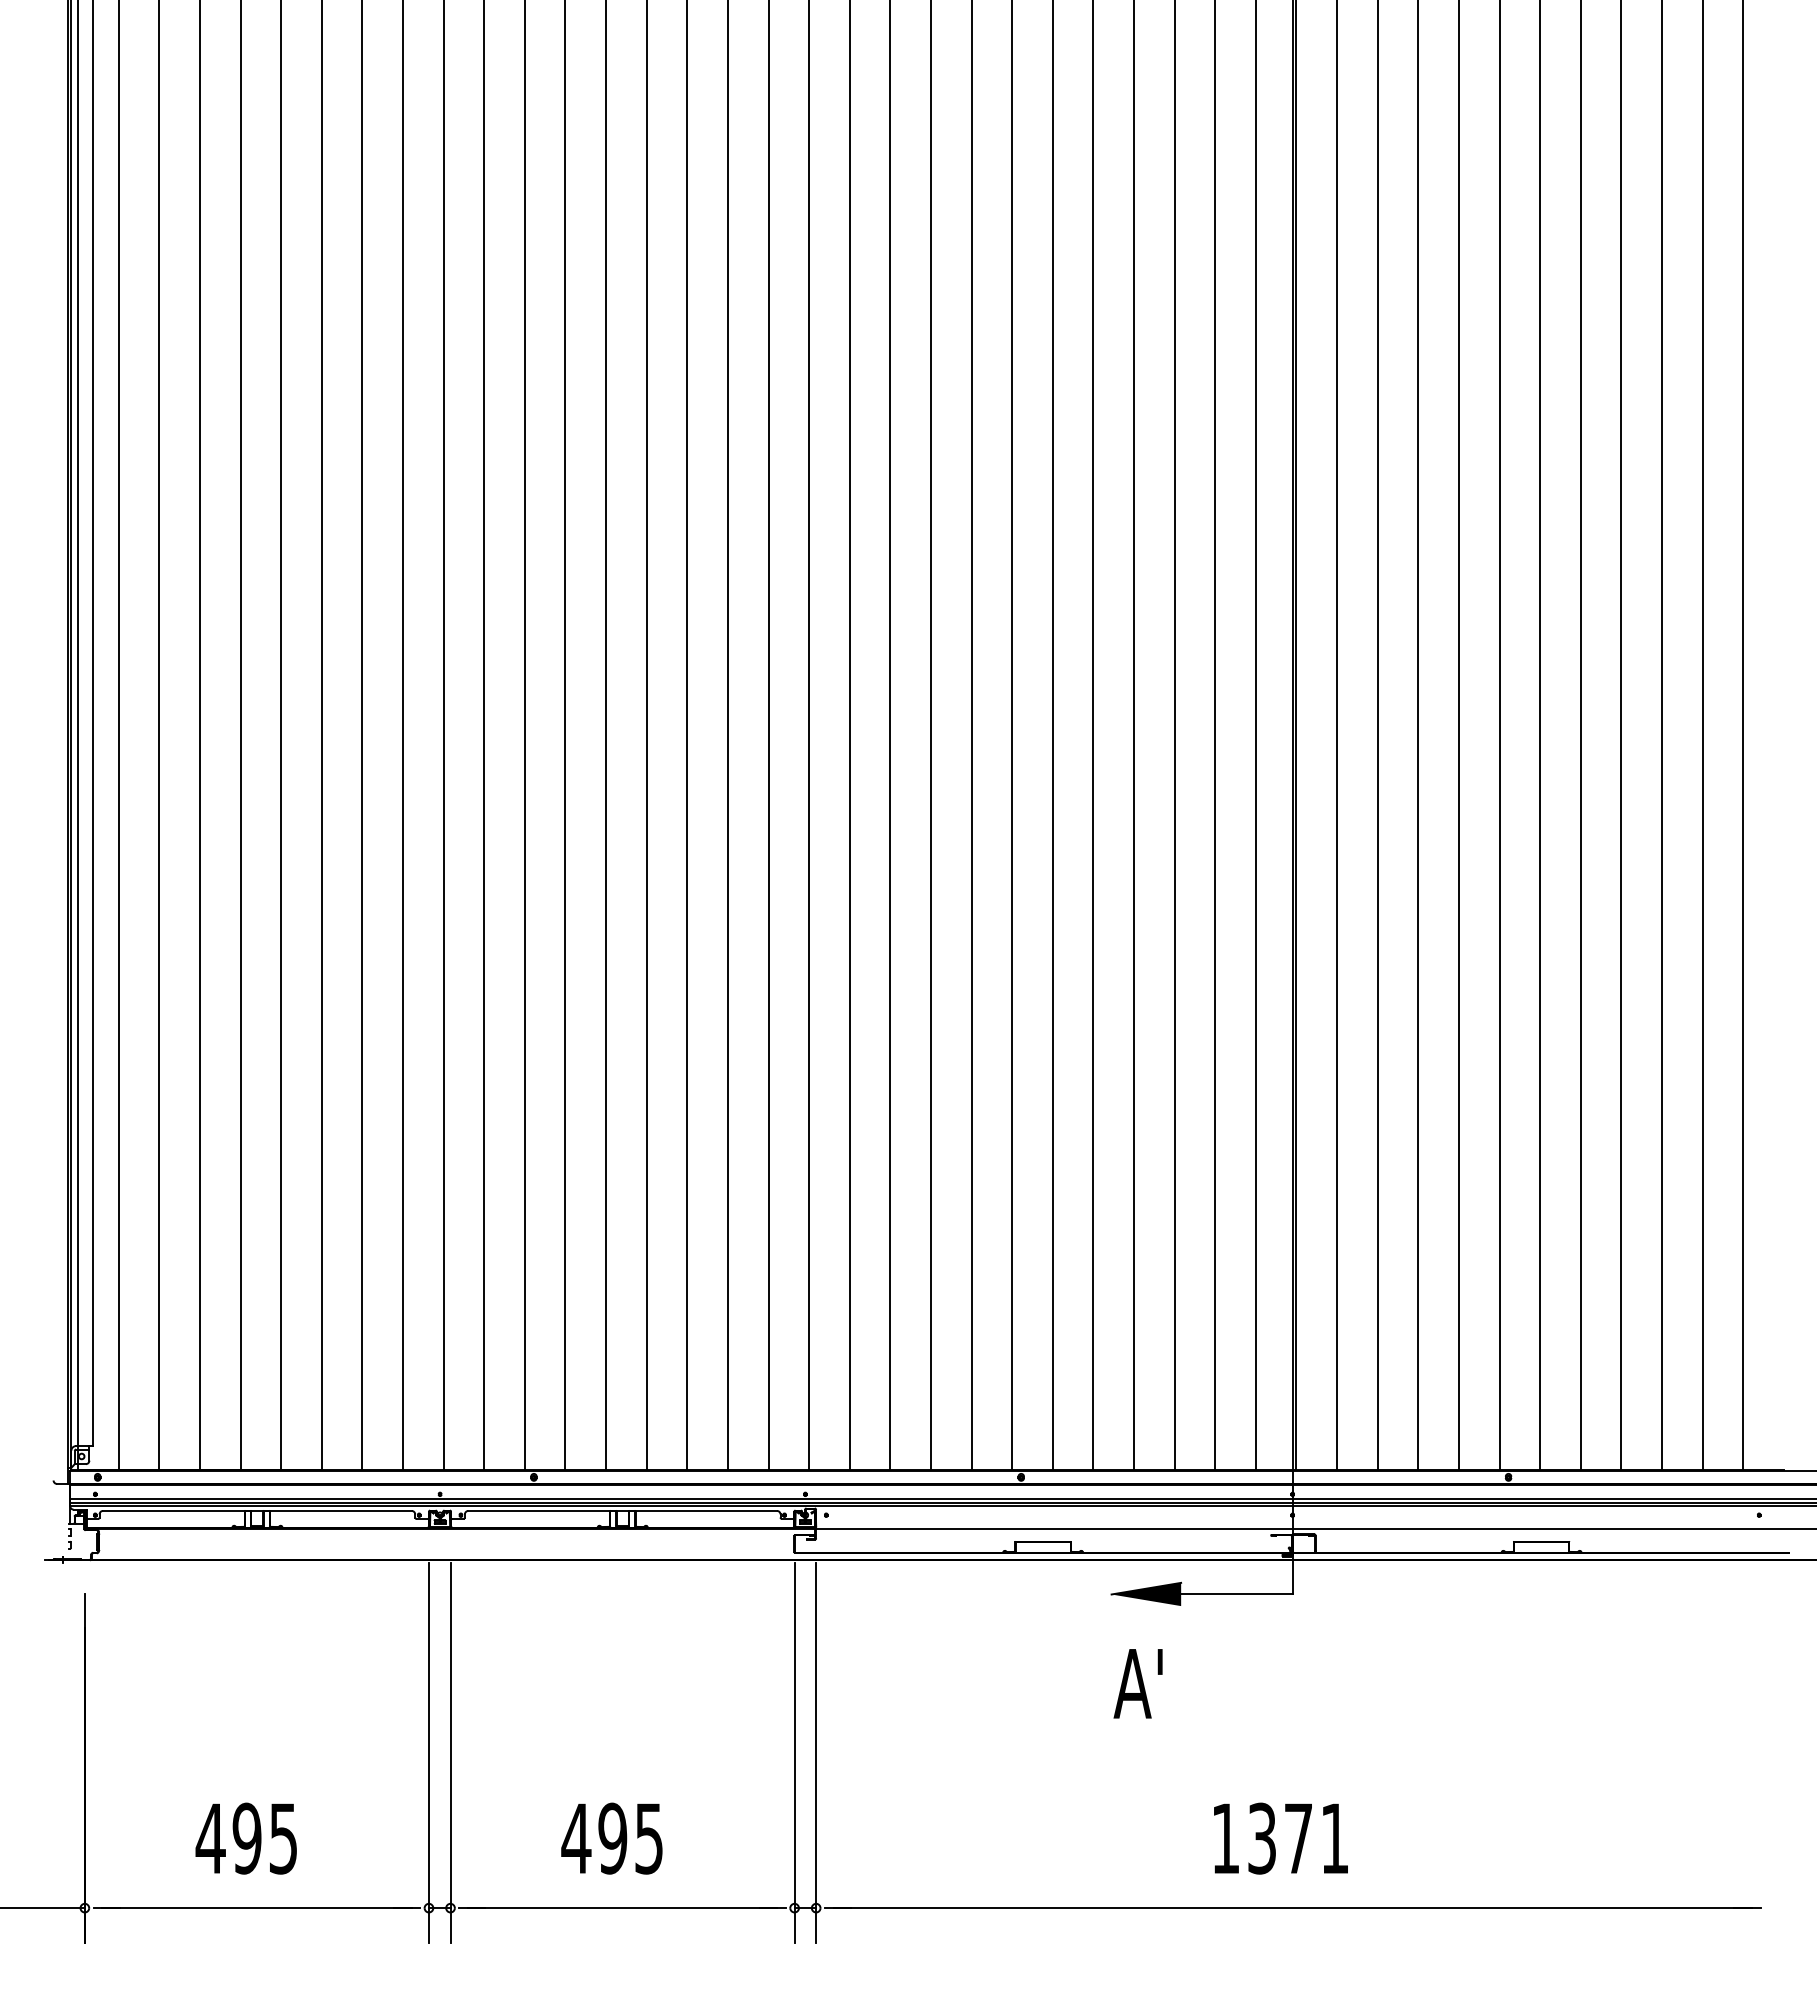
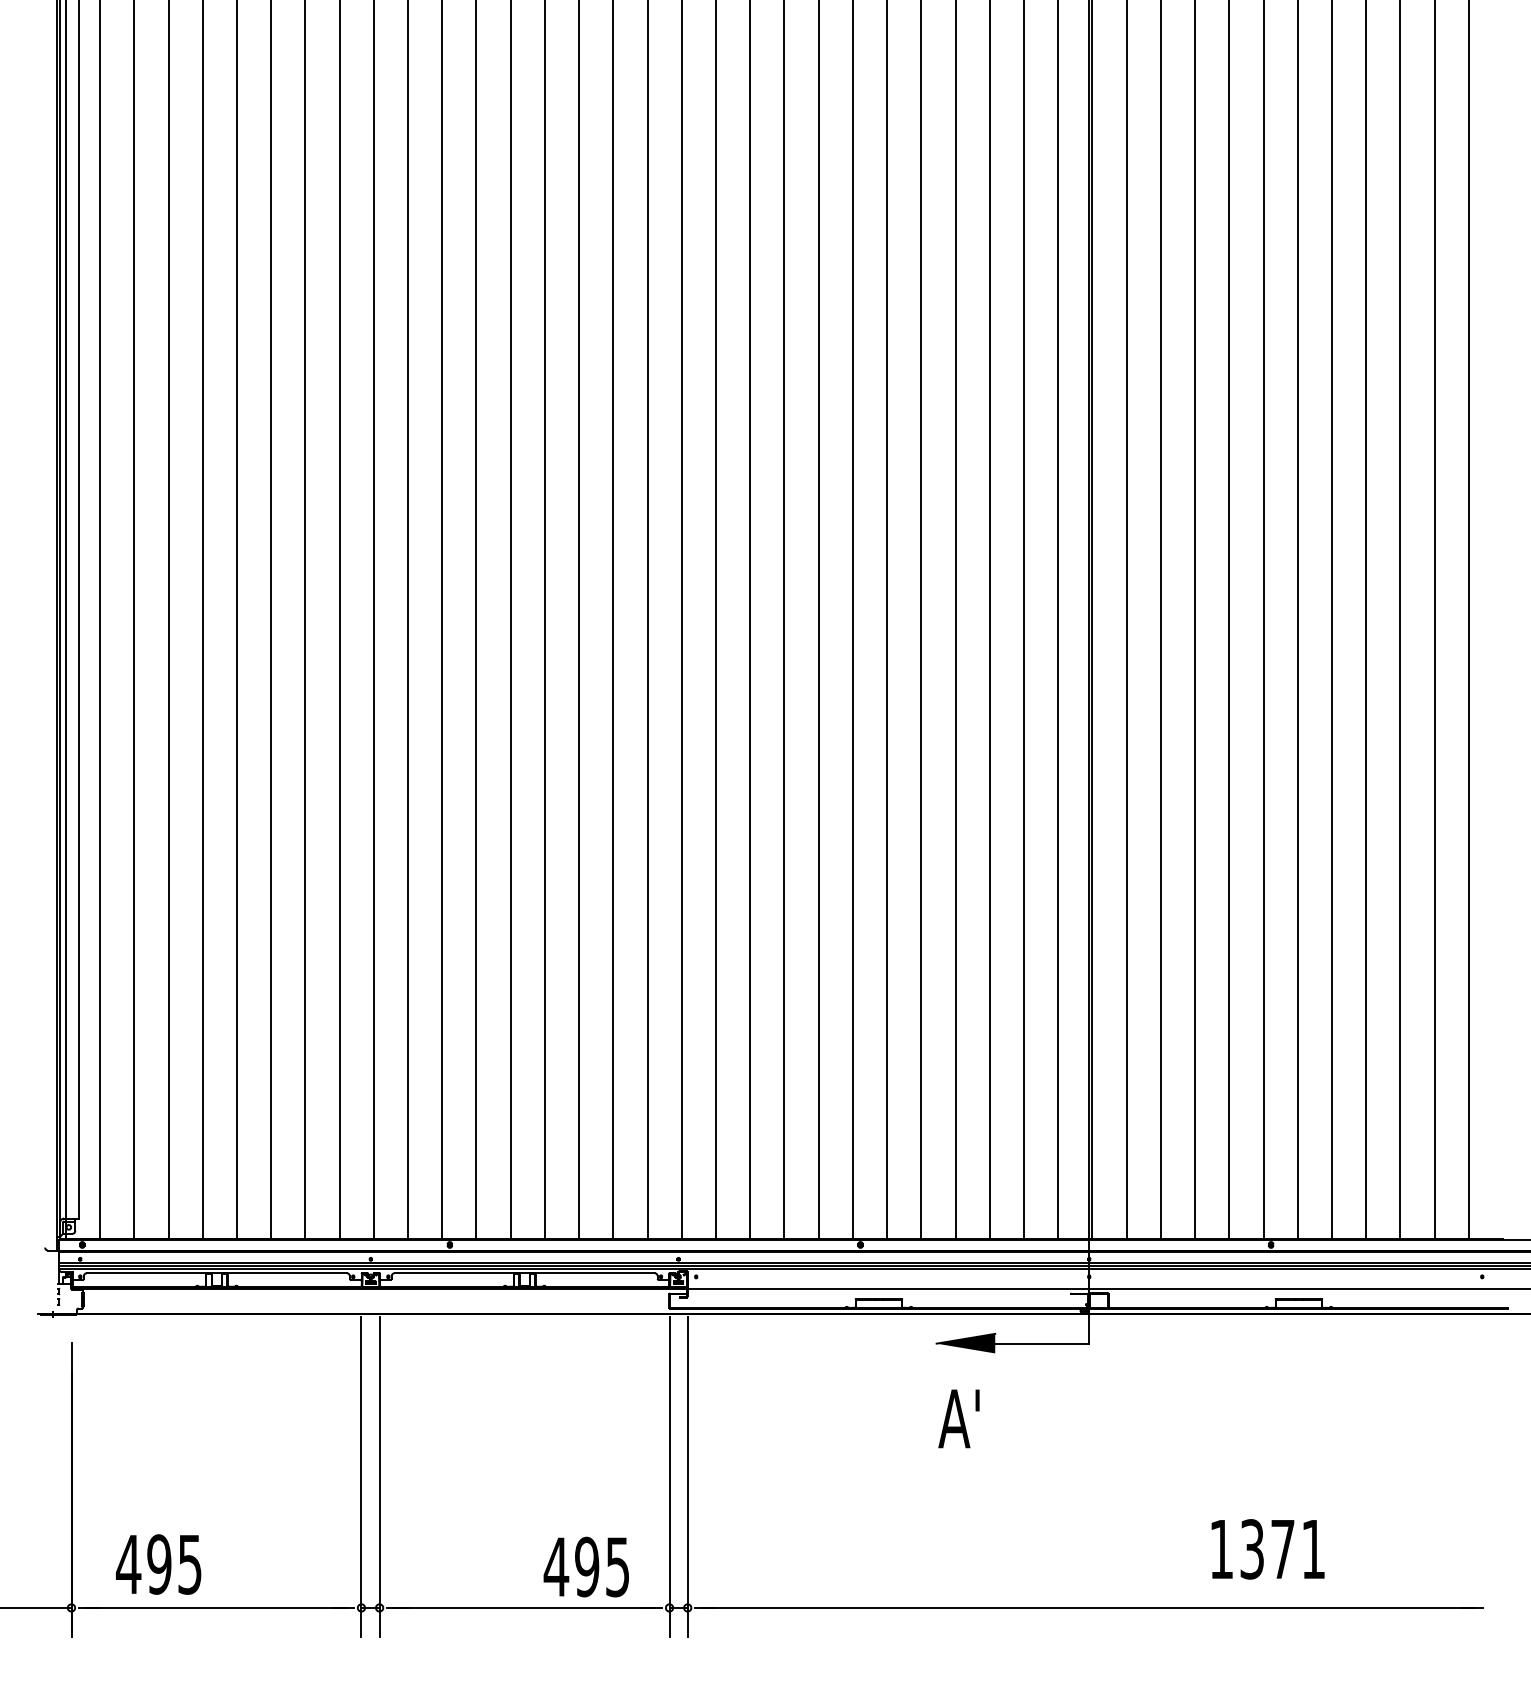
text: (245, 1838) -> (157, 1564), moved
text: (611, 1838) -> (586, 1566), moved
text: (1280, 1838) -> (1267, 1549), moved

